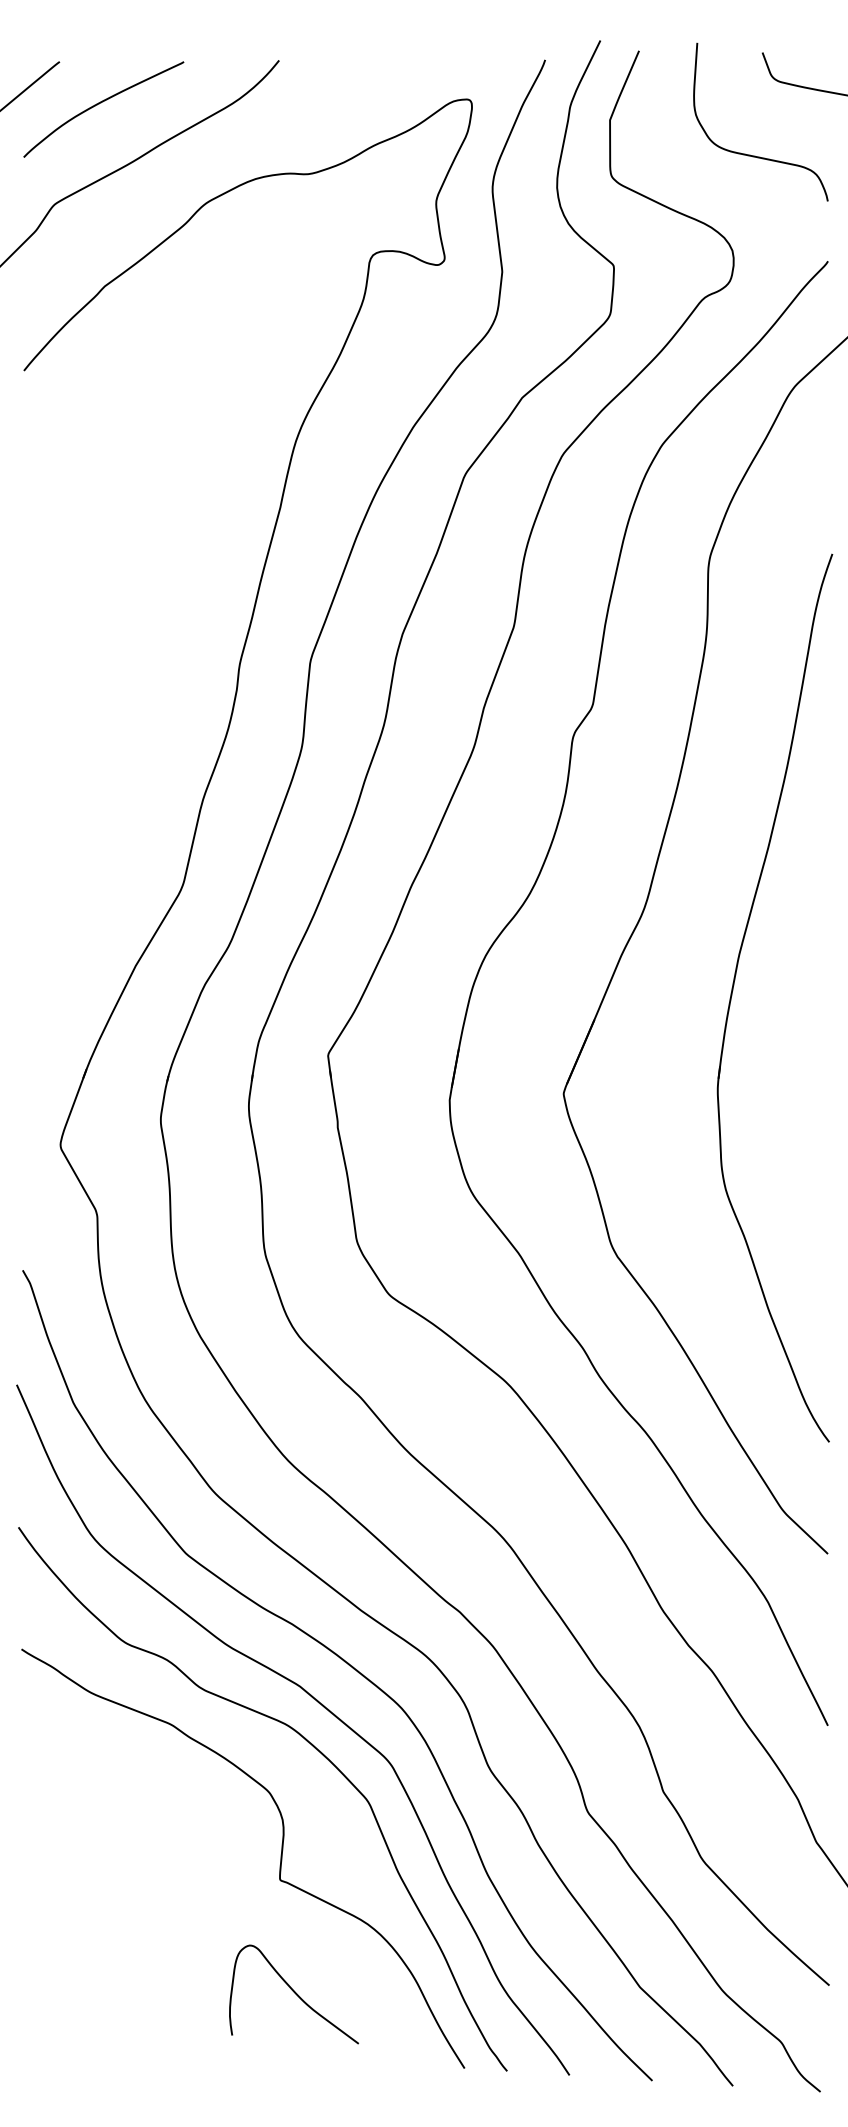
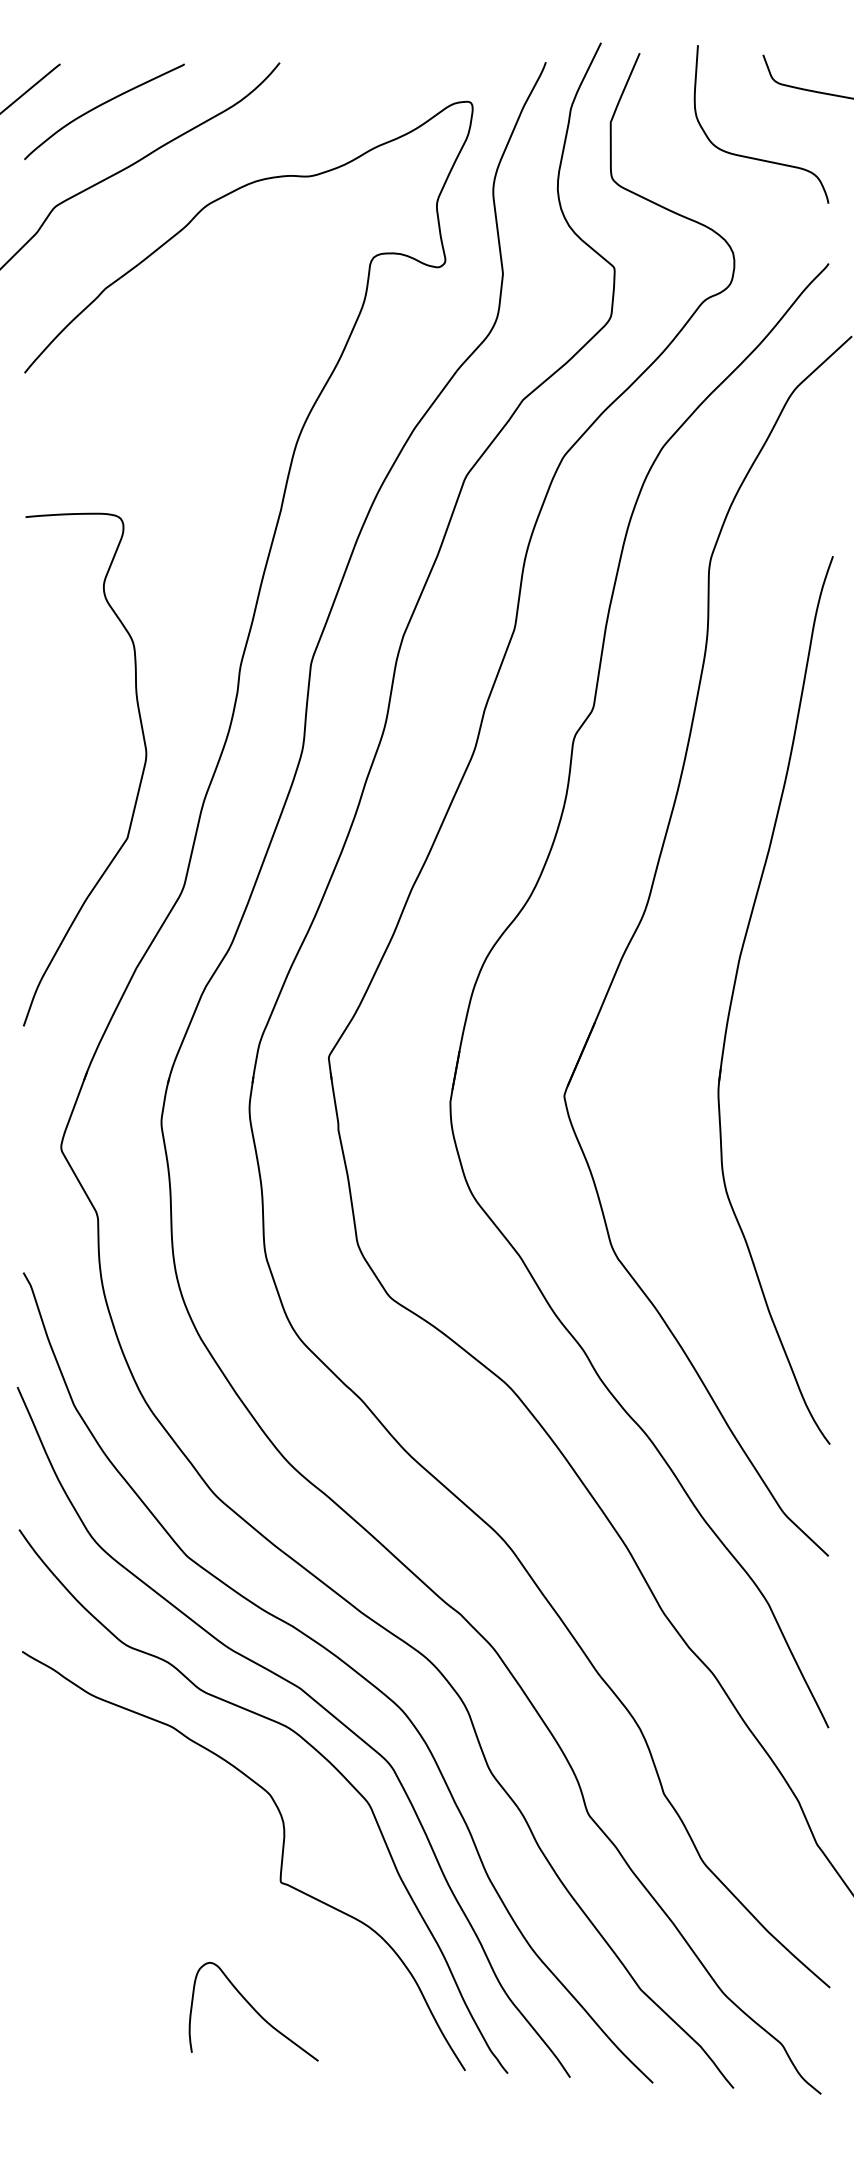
curve: (138, 780) -> (139, 782), added
curve: (294, 1994) -> (254, 2011), moved

